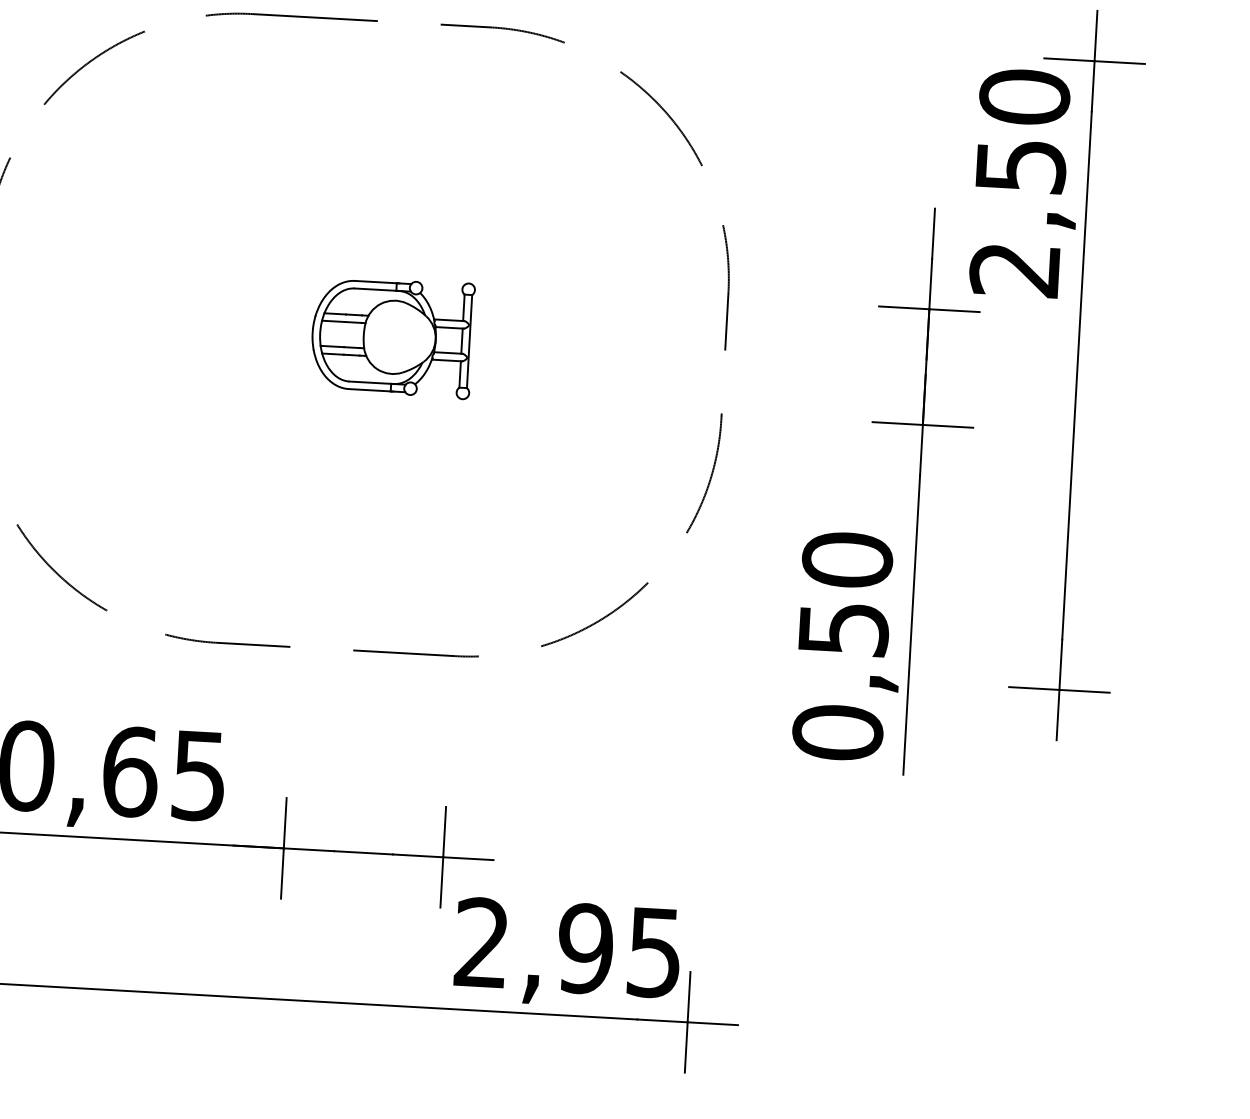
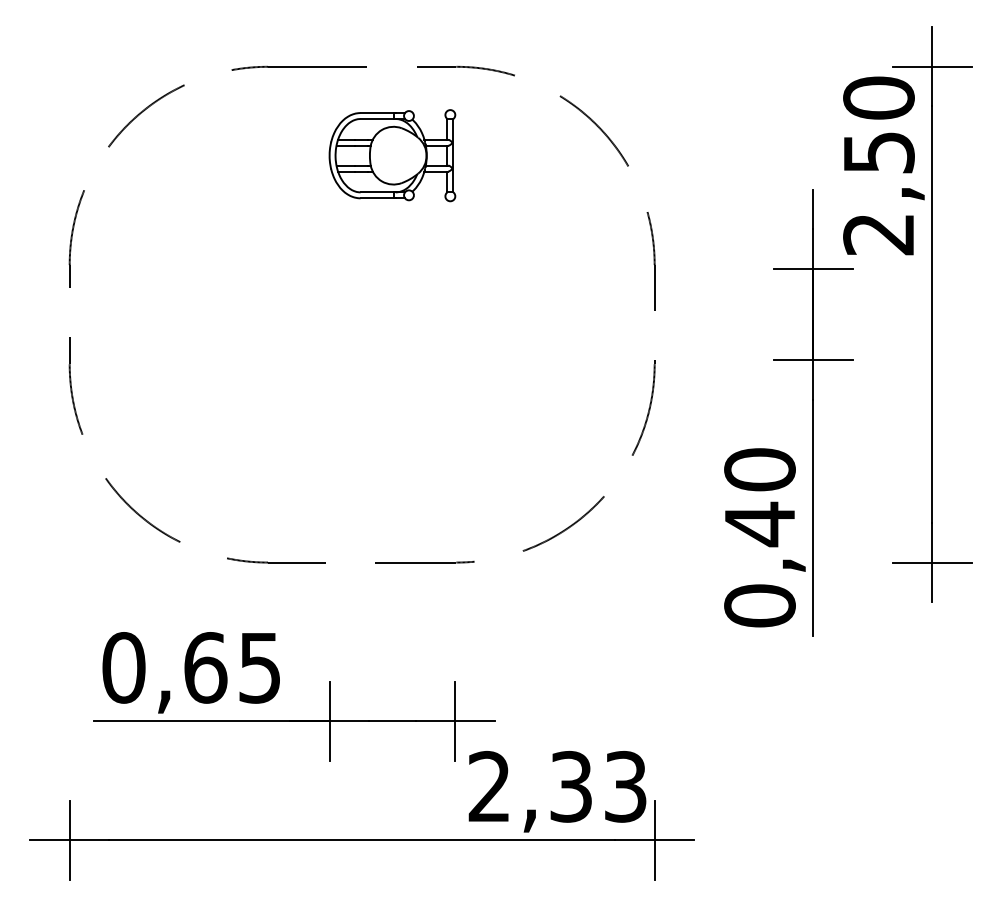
part: (392, 337) -> (392, 155), moved
text: (844, 629) -> (760, 524), 0,50 -> 0,40
text: (618, 950) -> (597, 786), 2,95 -> 2,33

